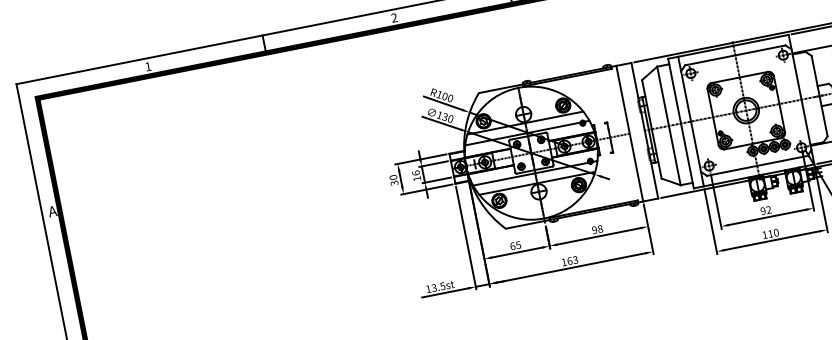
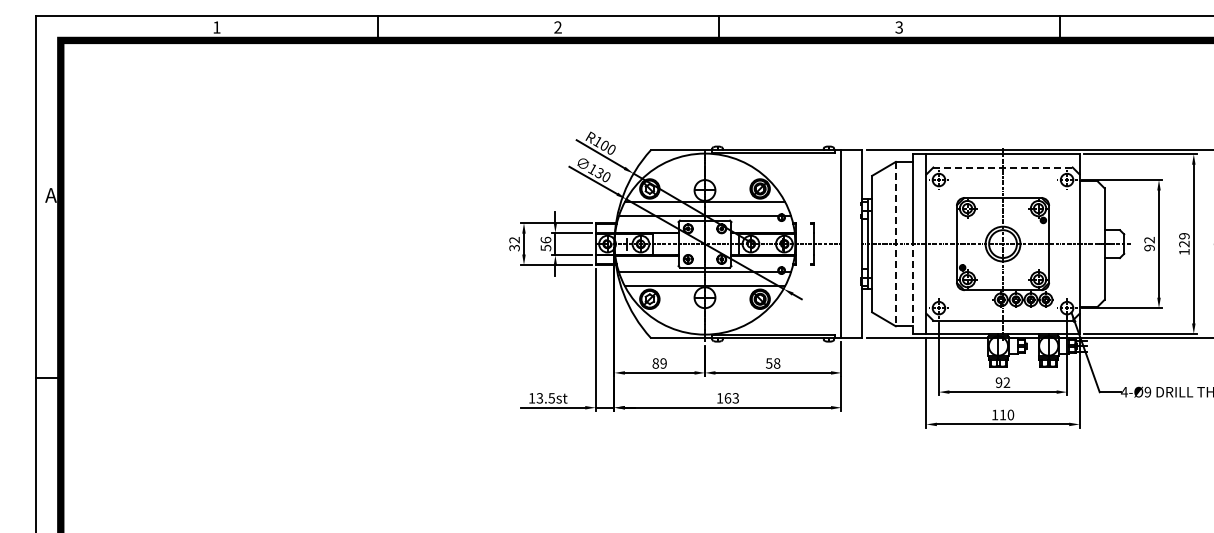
line: (735, 55) -> (1003, 167), solid -> dashed
line: (668, 126) -> (895, 244), solid -> dashed
line: (687, 156) -> (912, 289), solid -> dashed
text: (393, 177) -> (514, 240), 30 -> 32
text: (416, 178) -> (545, 247), 16 -> 56
text: (594, 230) -> (769, 363), 98 -> 58
text: (515, 245) -> (659, 363), 65 -> 89

